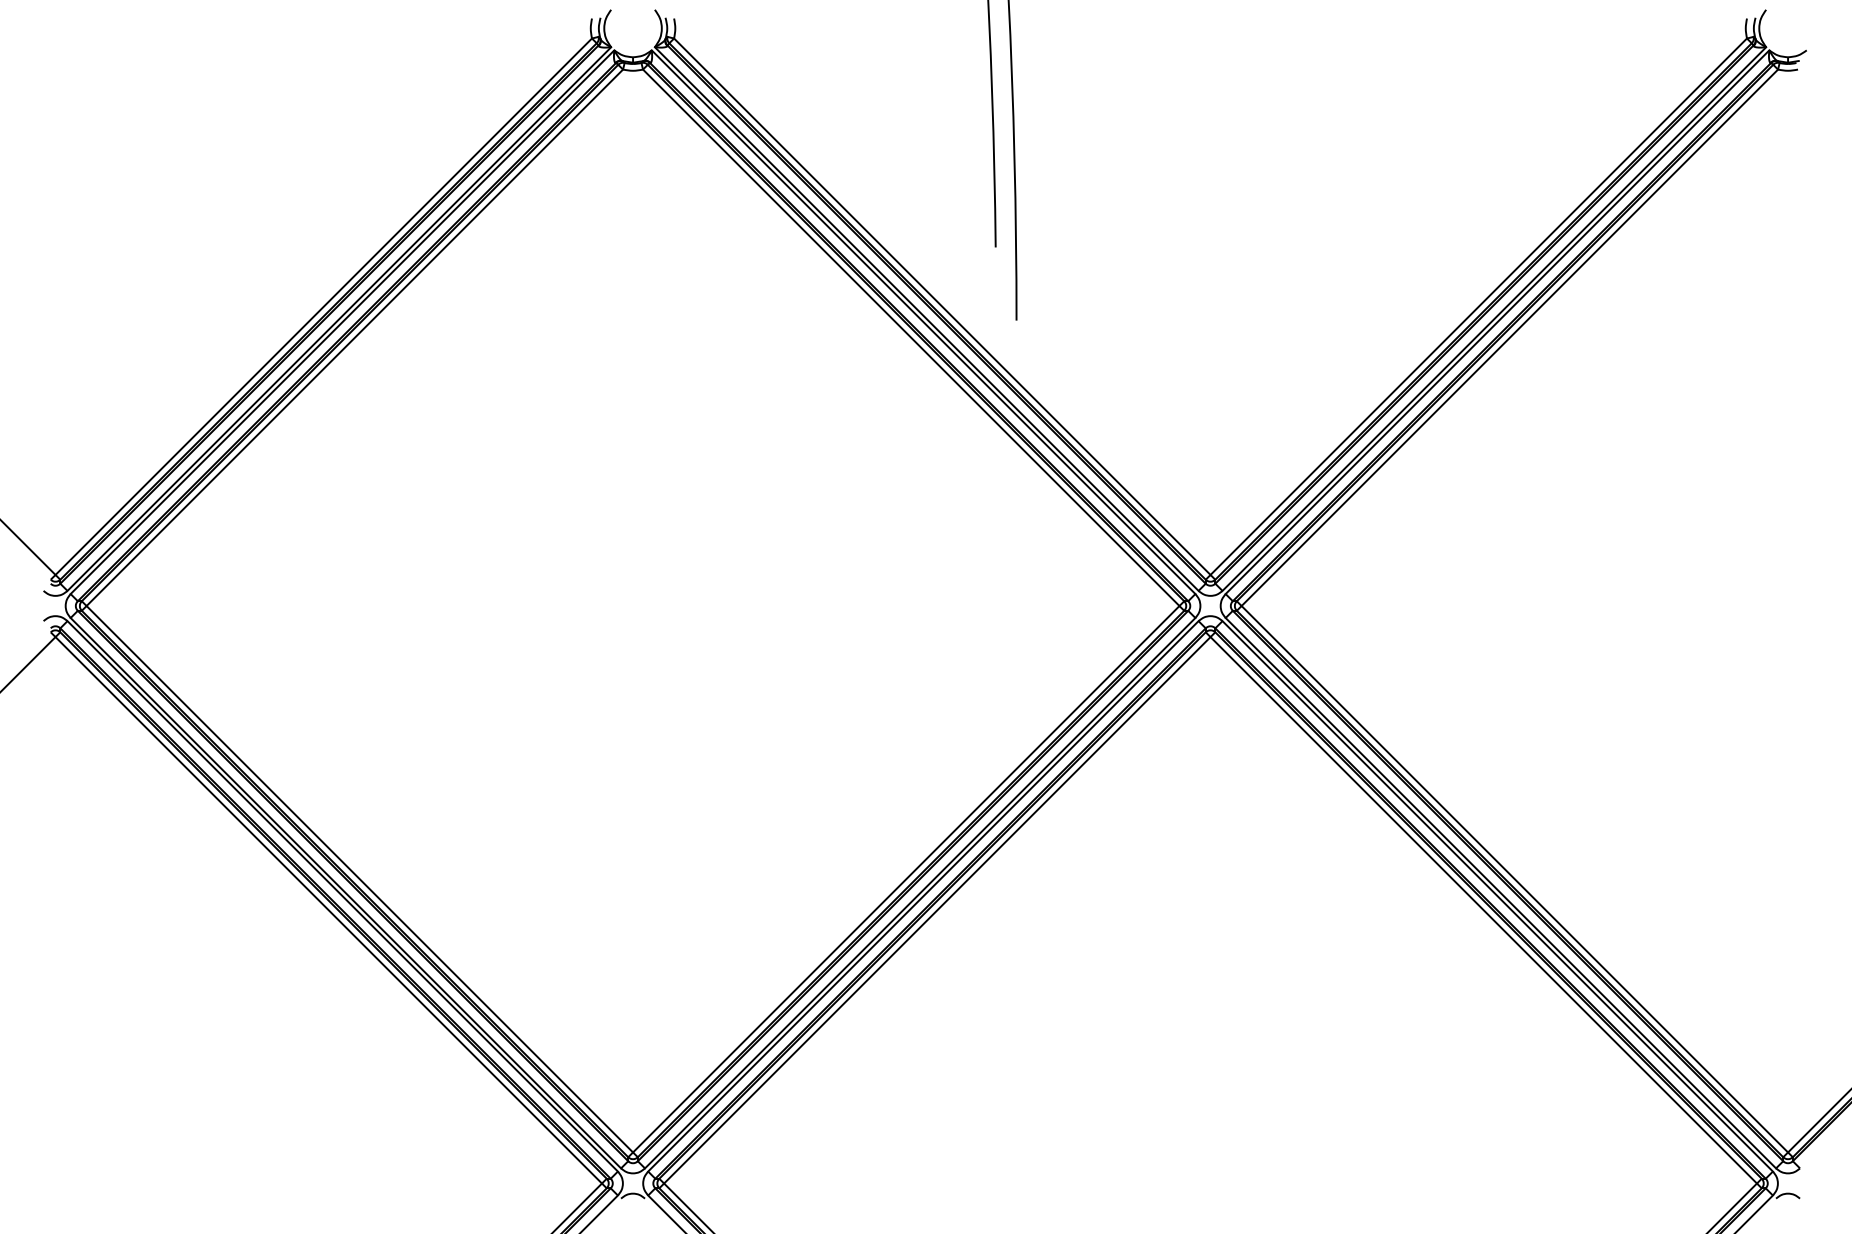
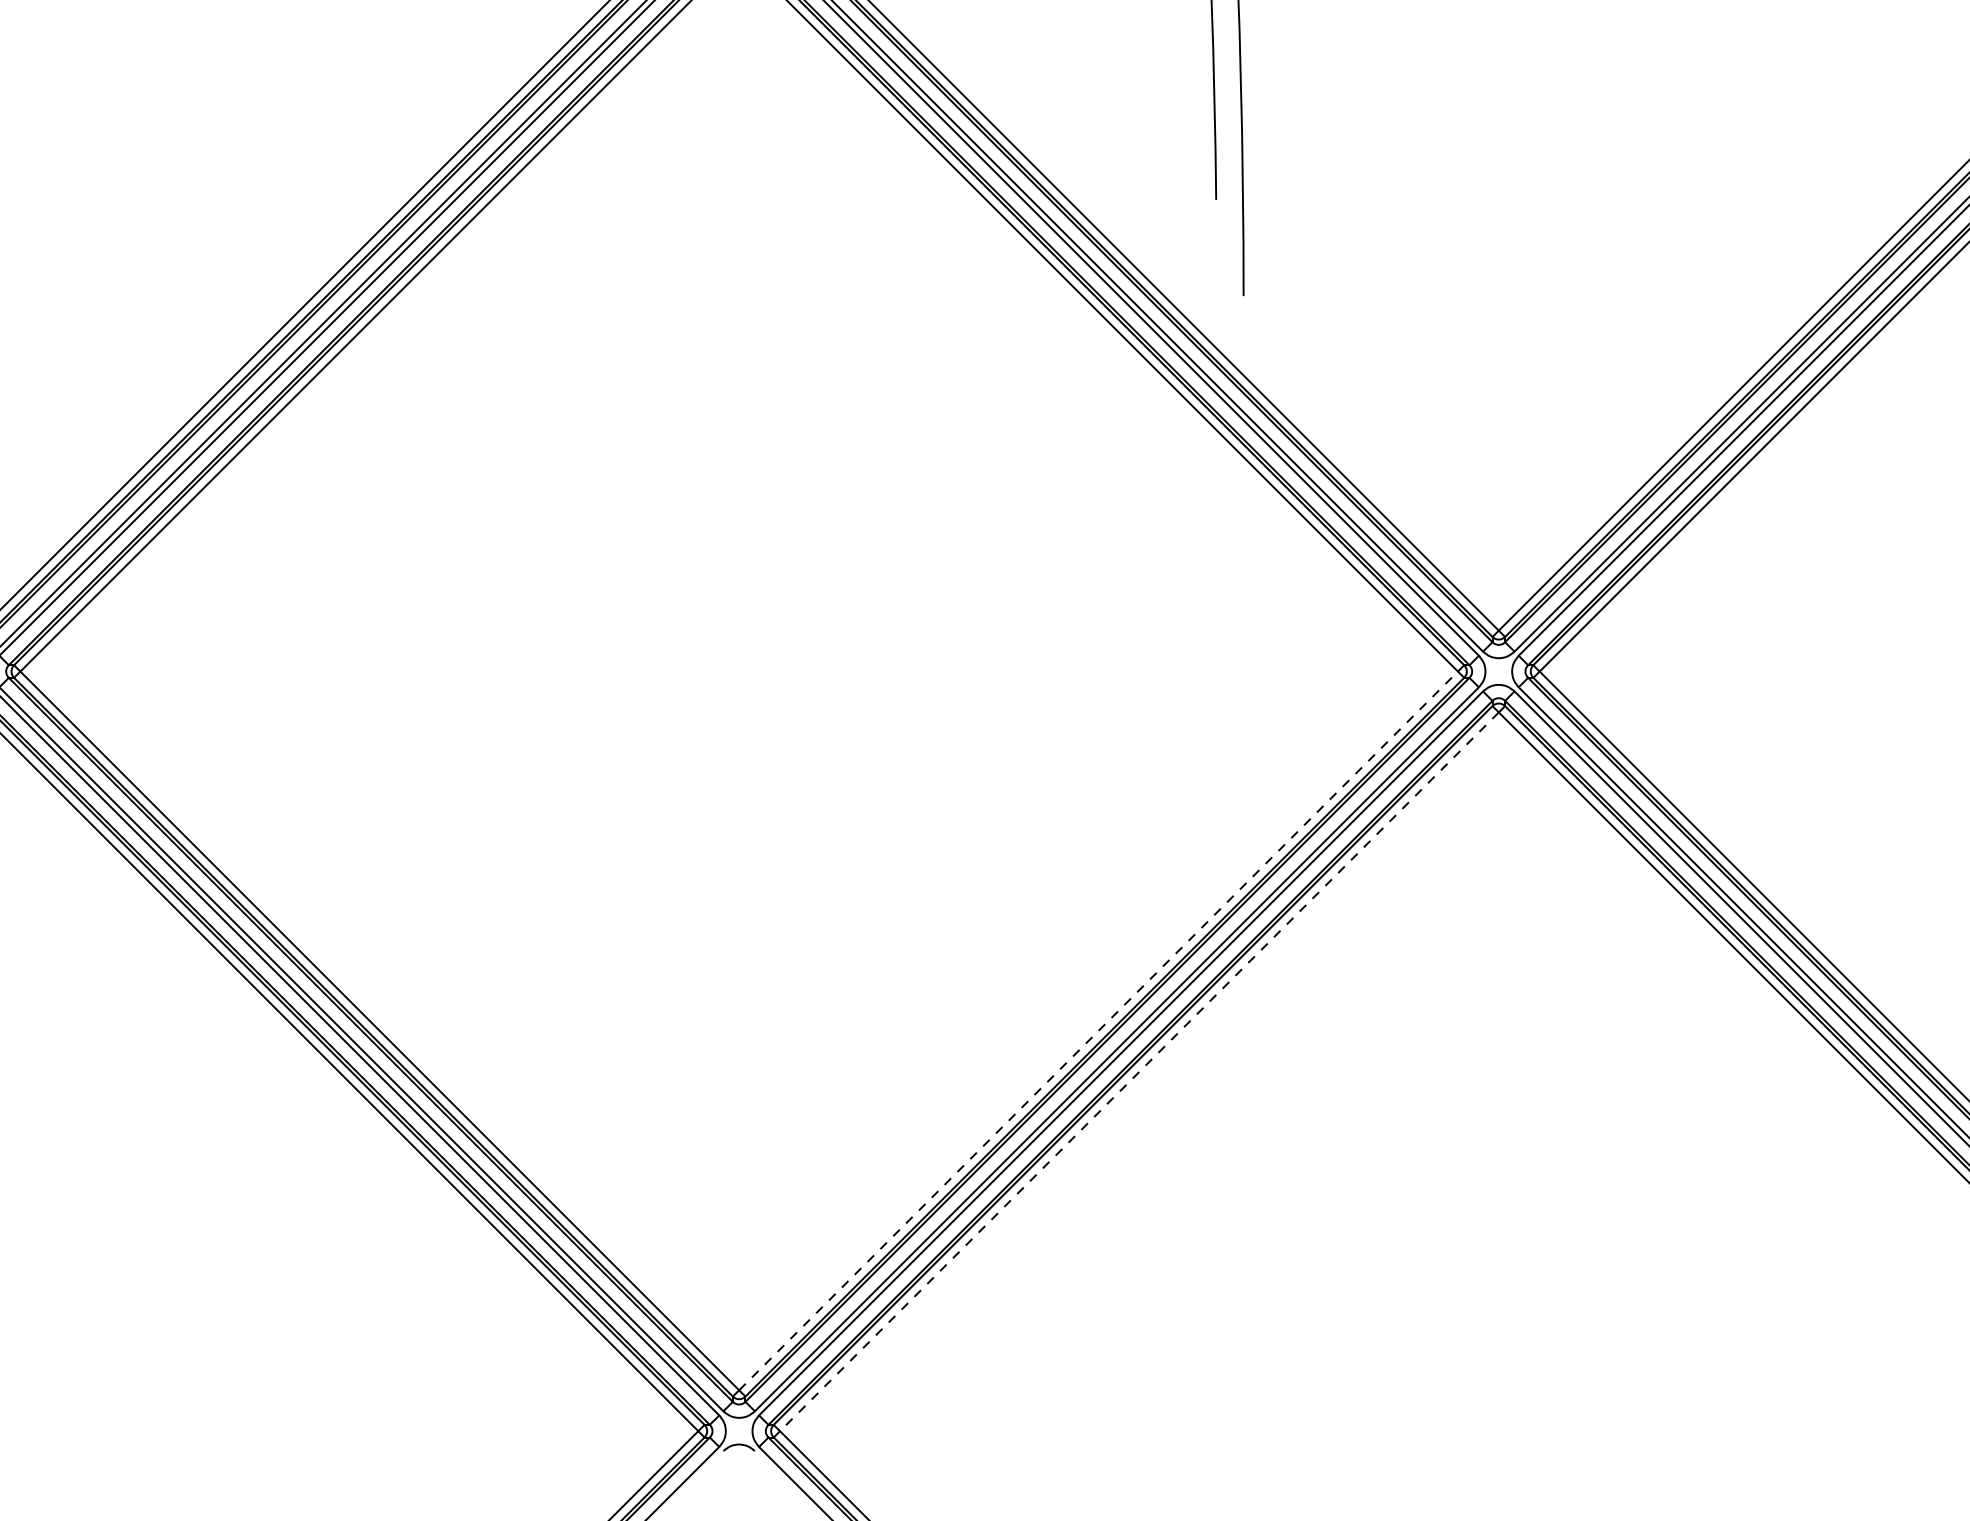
line: (906, 878) -> (1098, 1029), solid -> dashed
line: (936, 910) -> (1138, 1072), solid -> dashed

